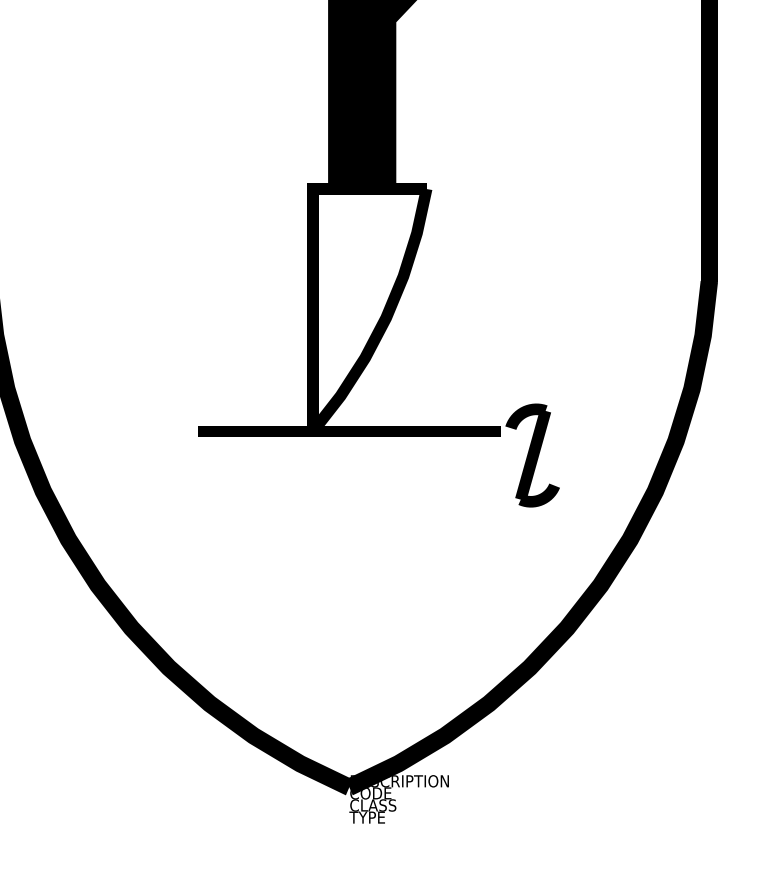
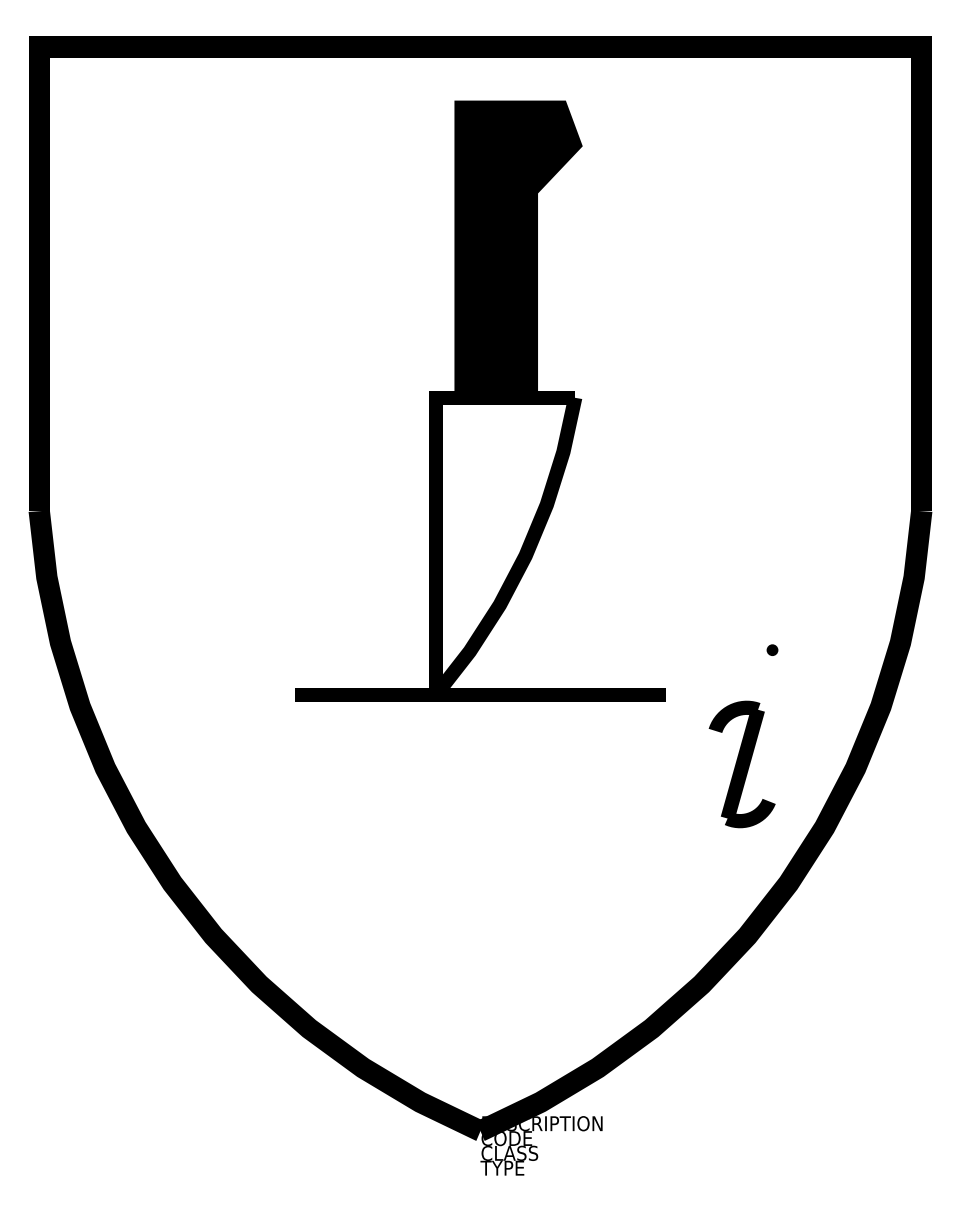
fill: (587, 395) -> (772, 650), added
curve: (532, 455) -> (741, 764), moved

